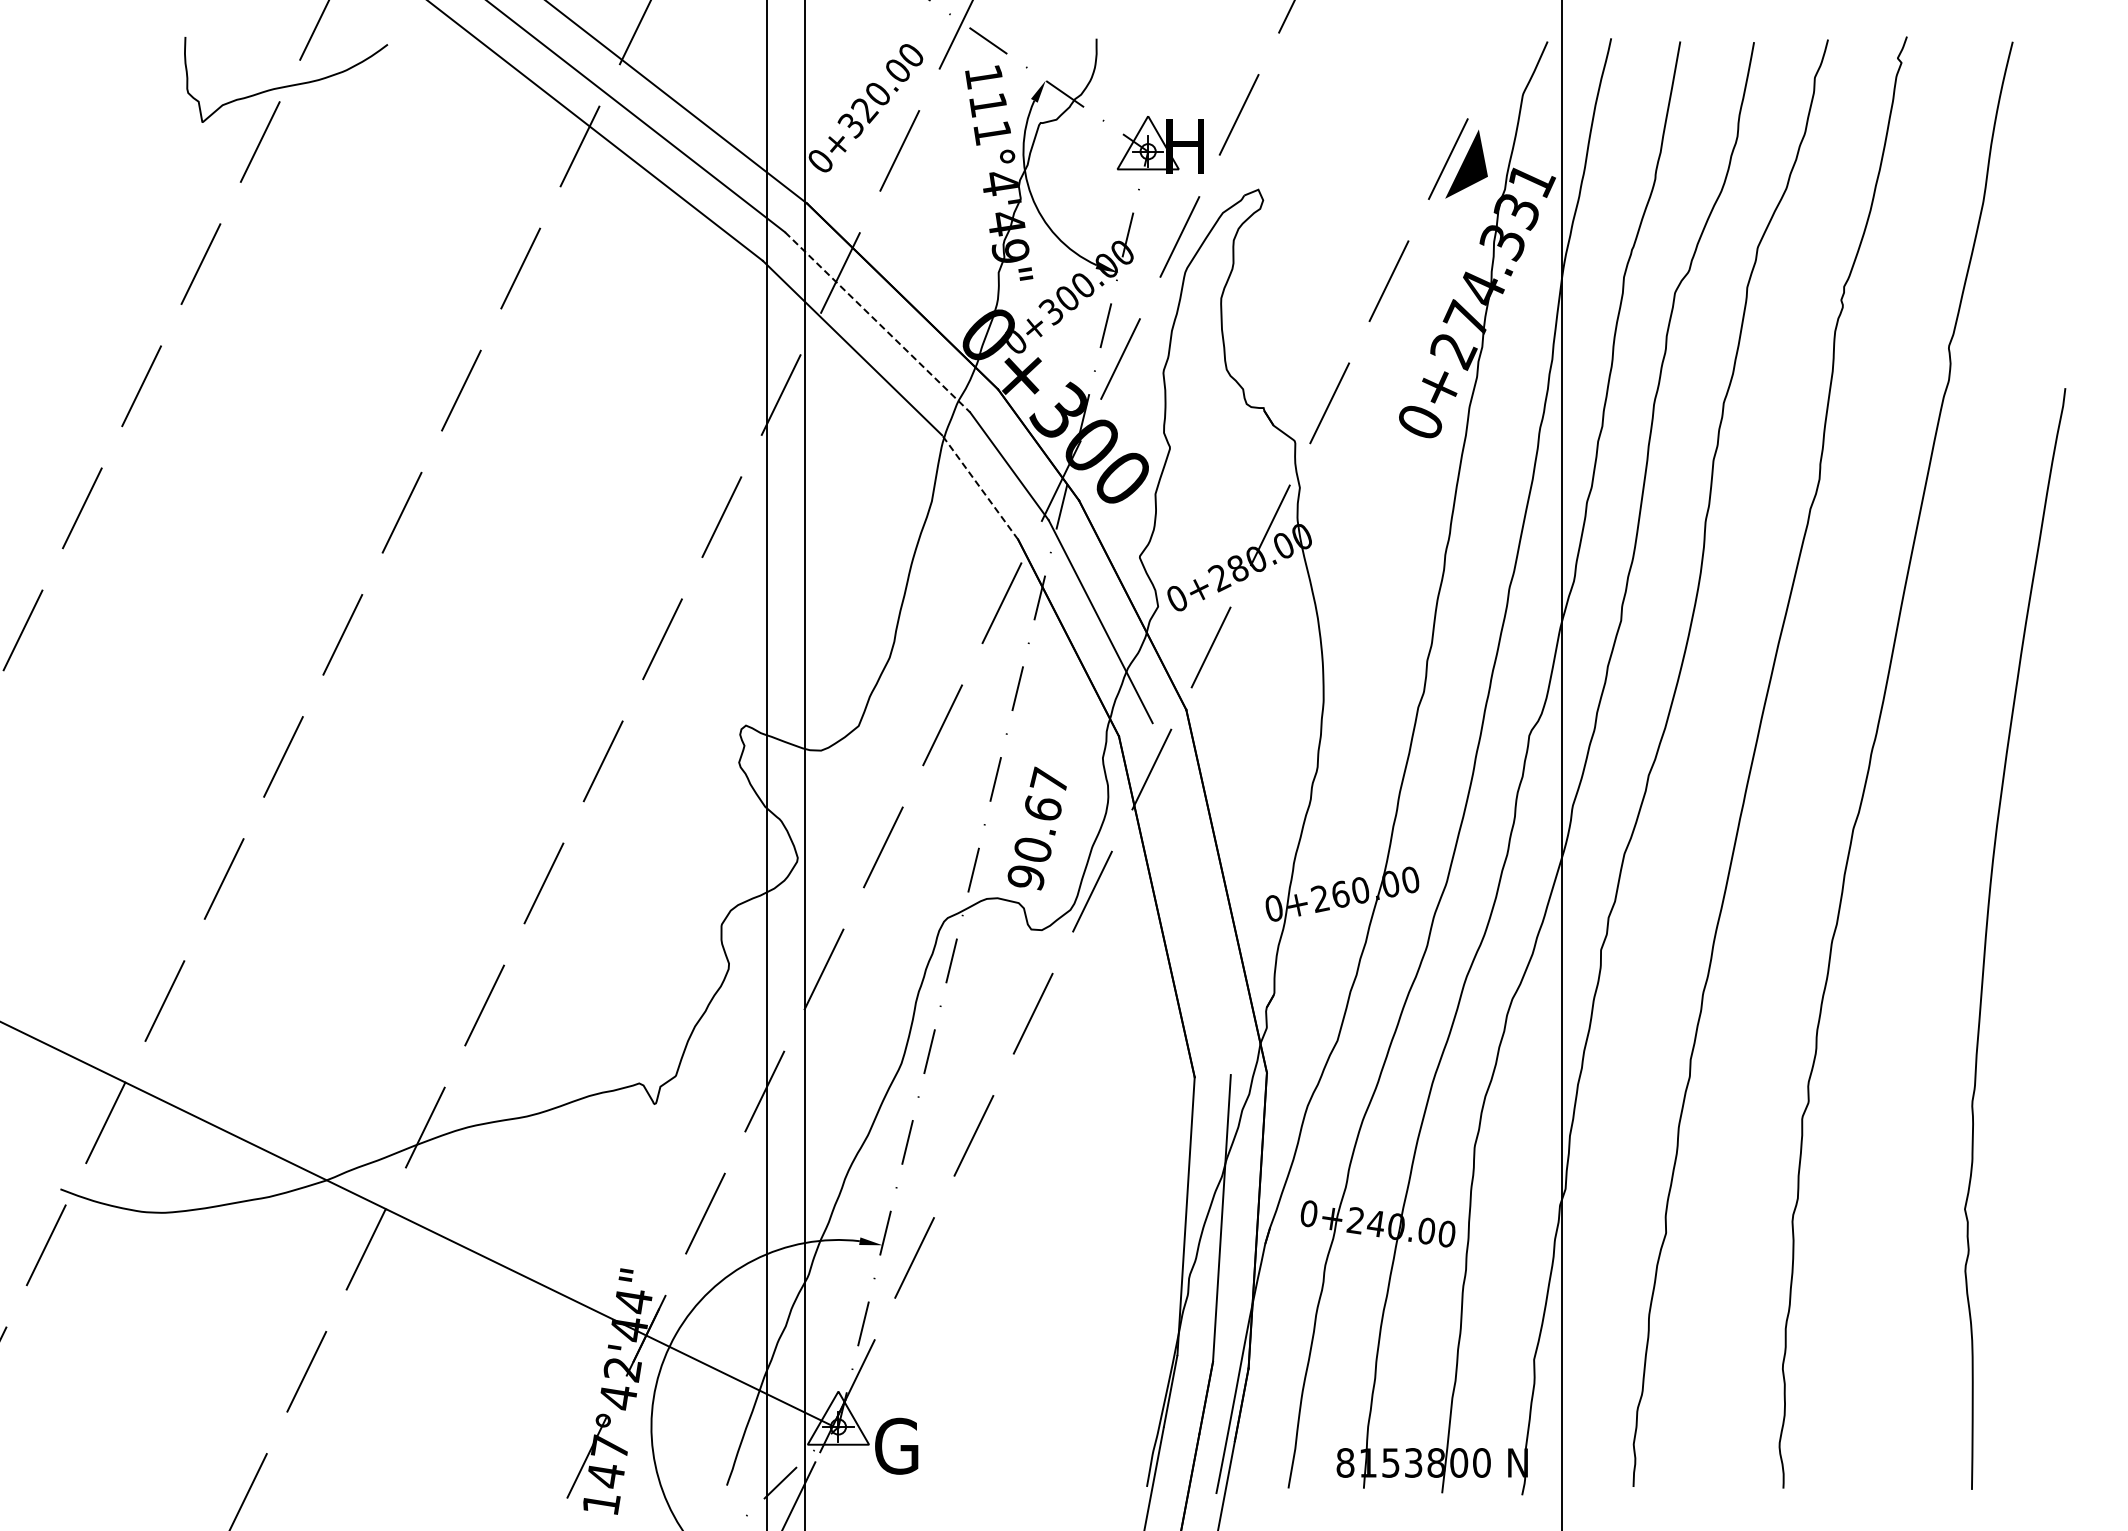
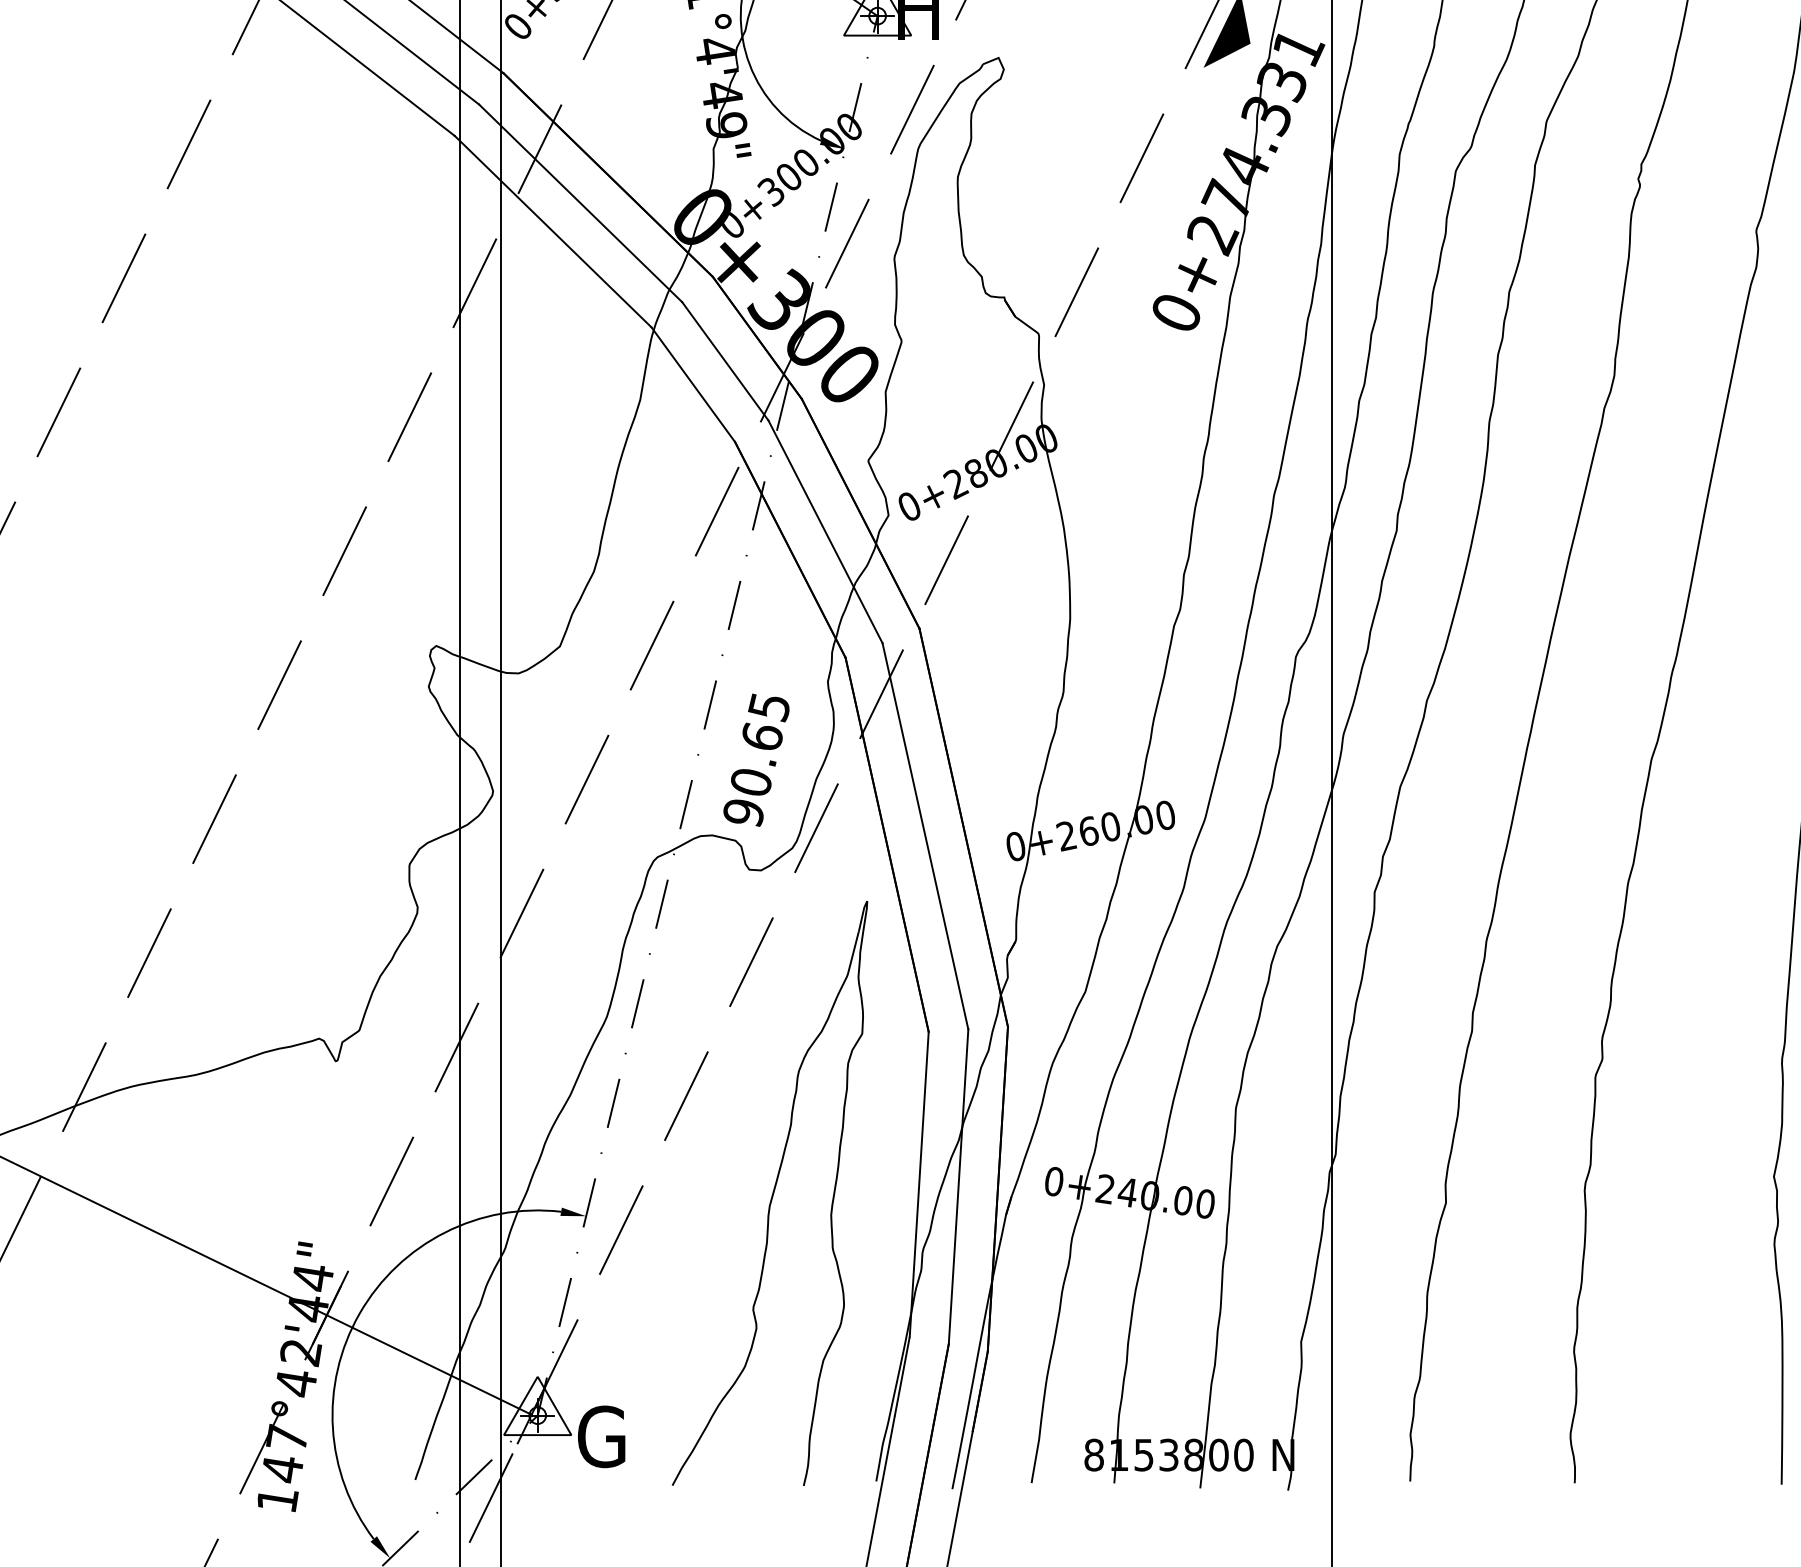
line: (877, 322) -> (580, 203), dashed -> solid
line: (980, 487) -> (693, 384), dashed -> solid
text: (1048, 780) -> (768, 706), 90.67 -> 90.65
line: (1191, 899) -> (925, 836), added
part: (1049, 1224) -> (769, 1193), added

